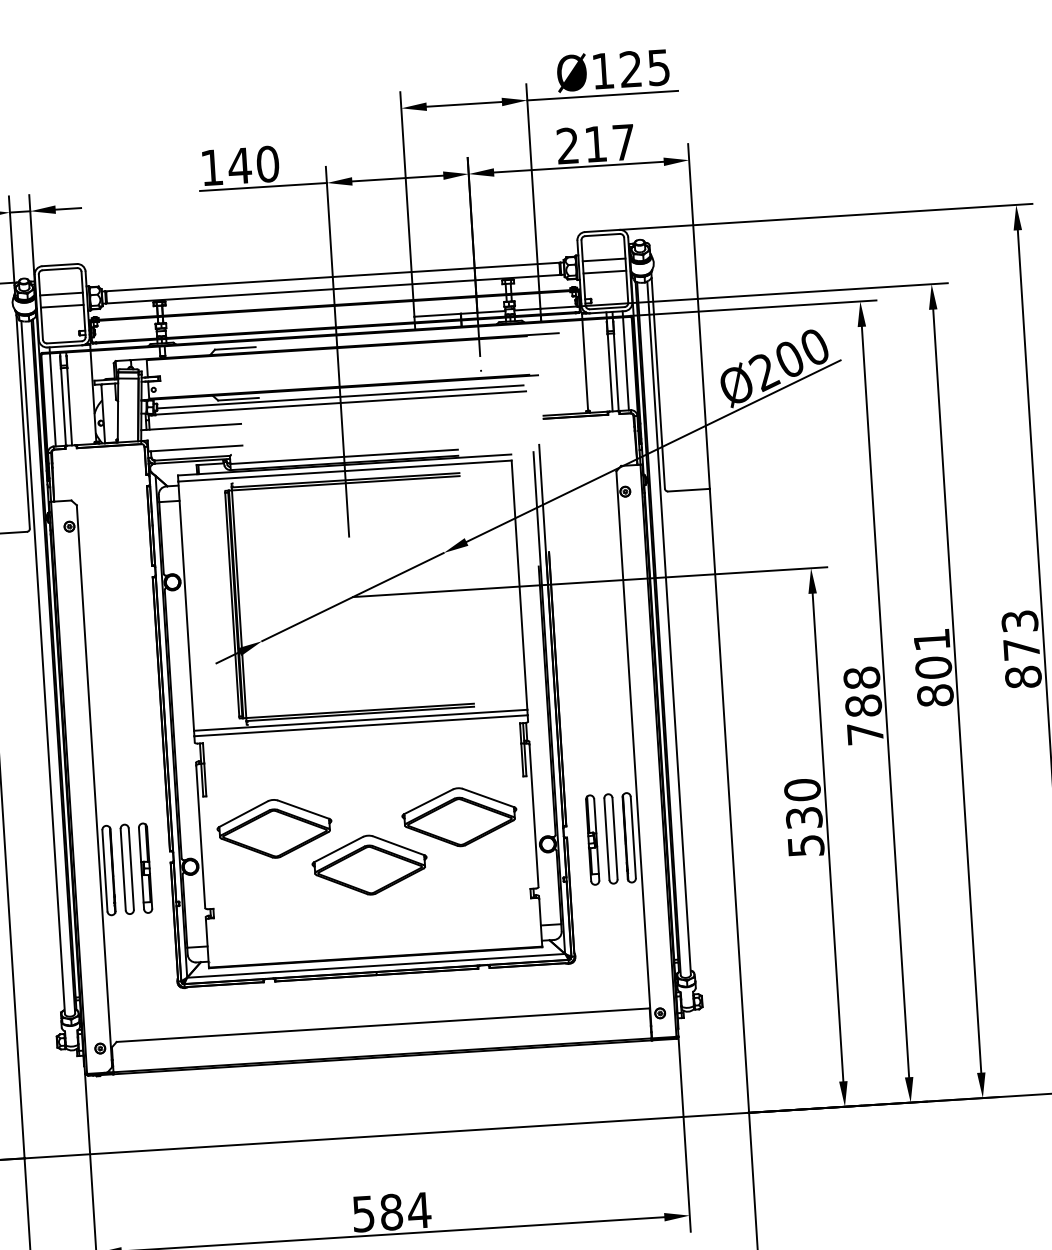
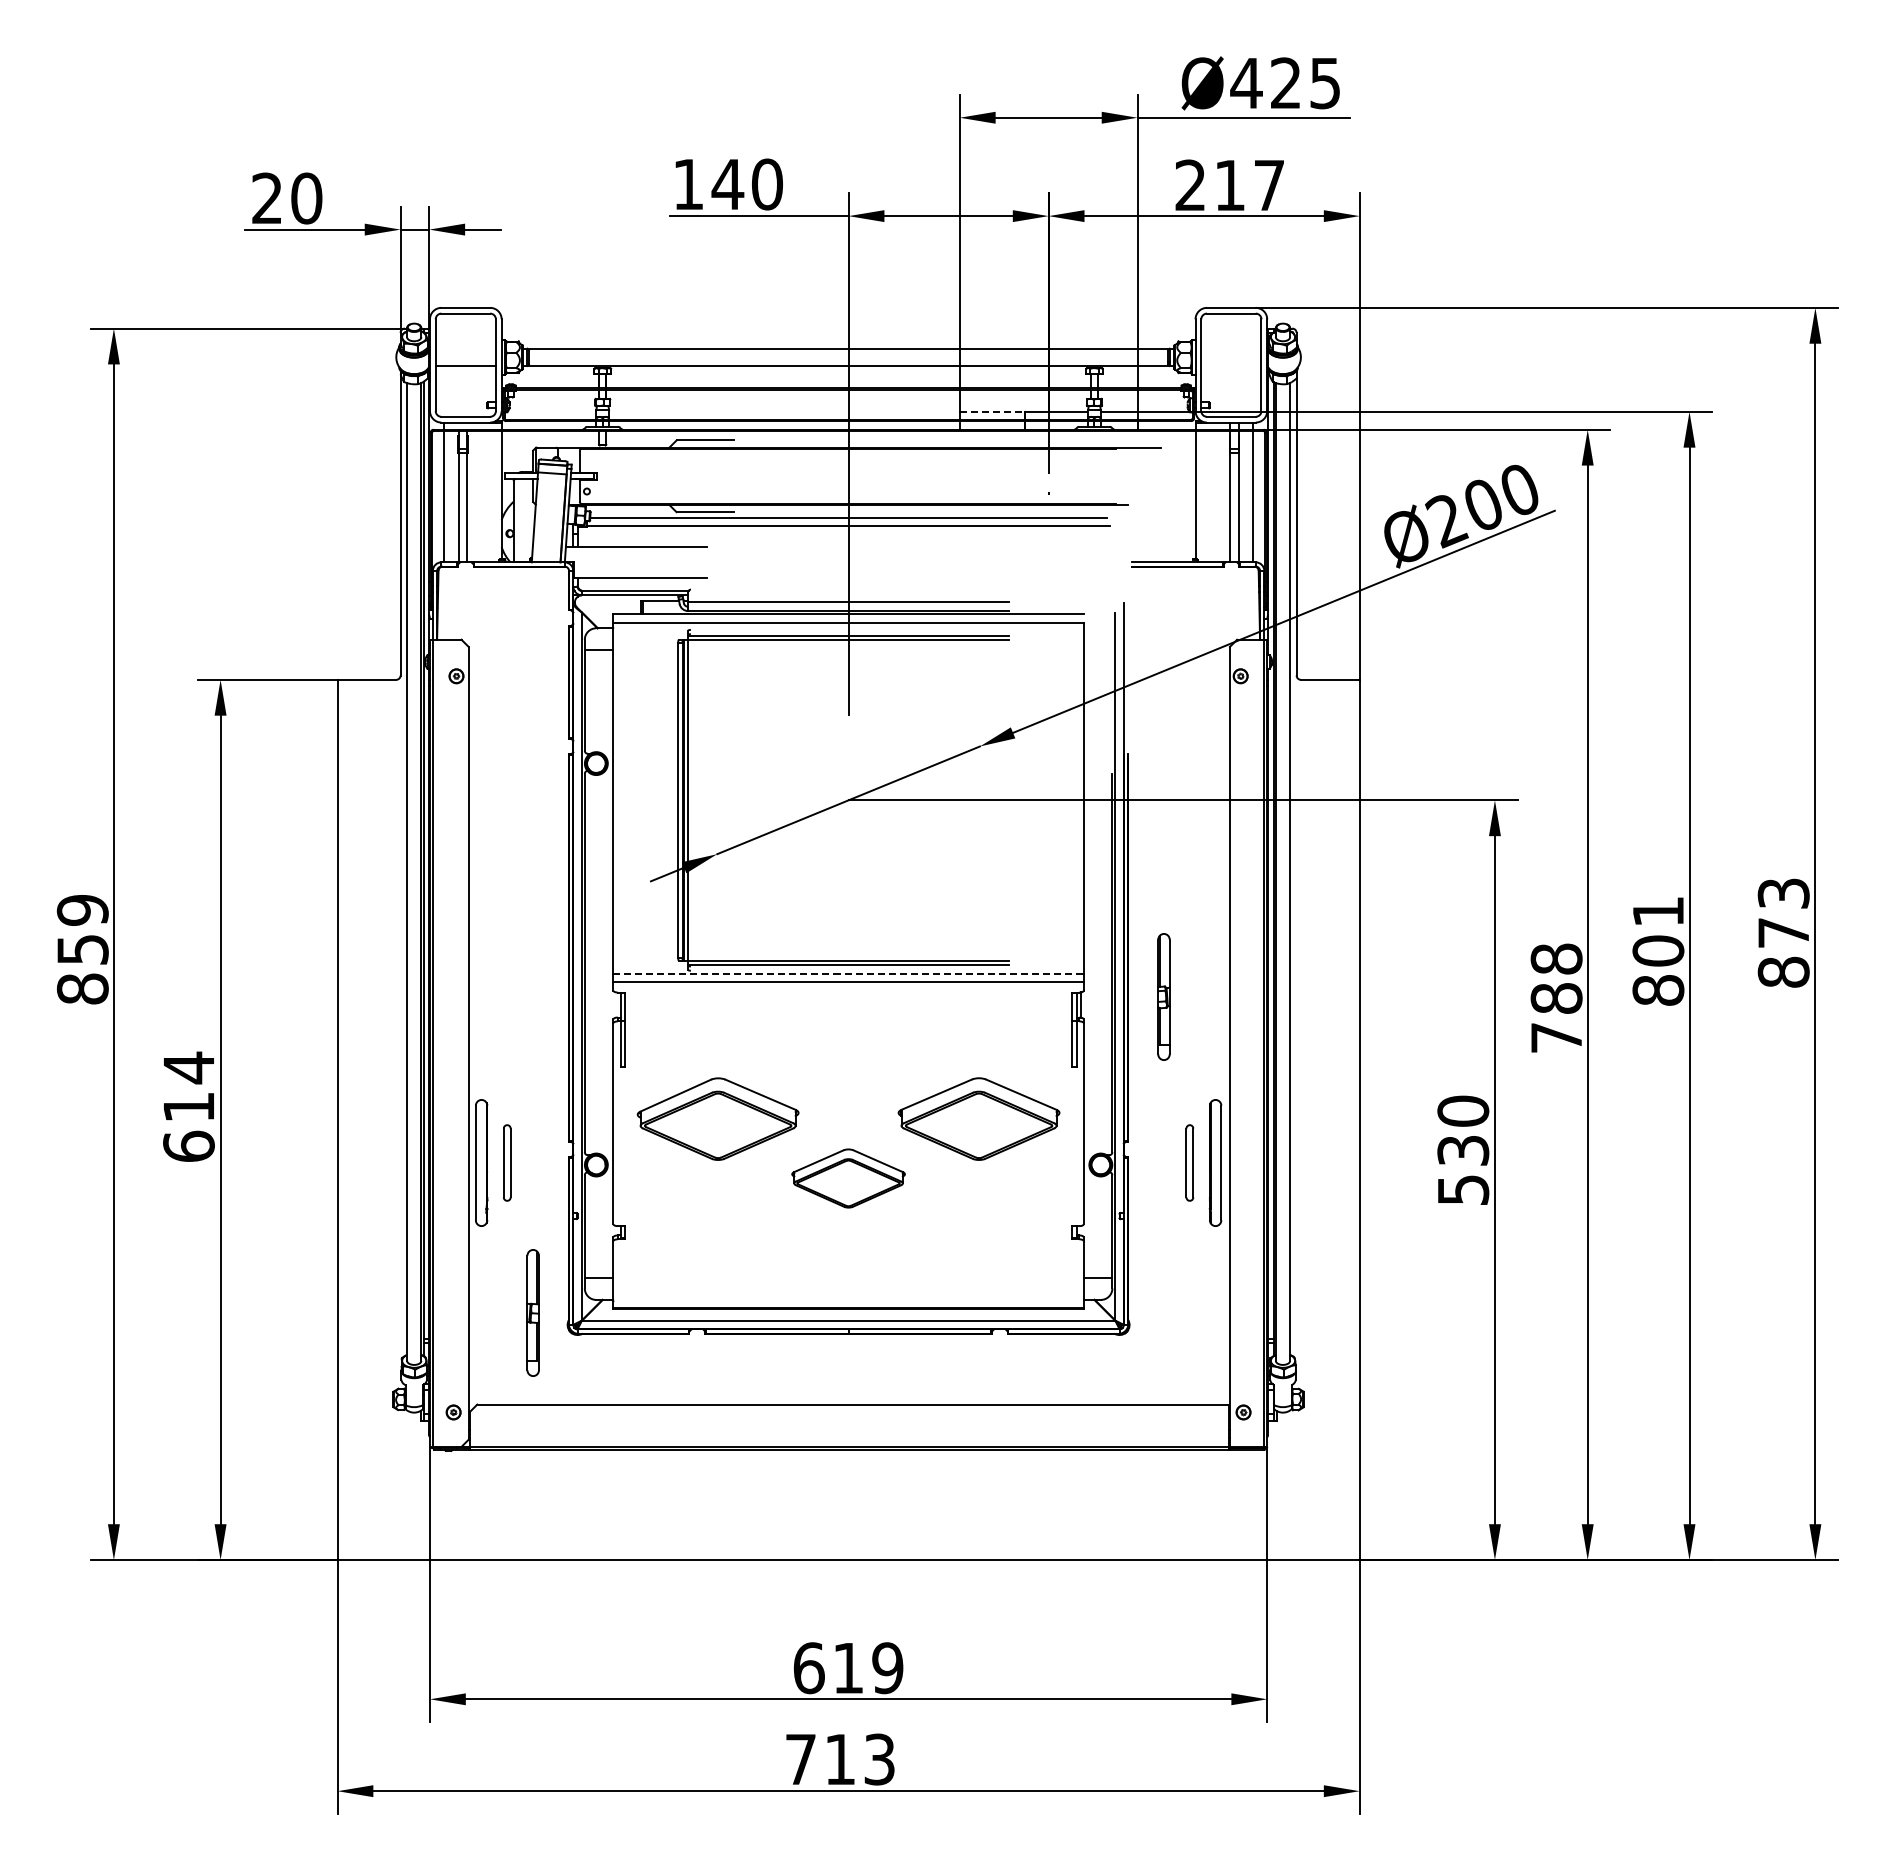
text: (603, 71) -> (1246, 83), Ø125 -> Ø425
line: (604, 259) -> (1231, 348), removed
line: (604, 271) -> (1231, 365), removed
line: (61, 293) -> (465, 348), removed
line: (437, 315) -> (992, 411), solid -> dashed
line: (361, 720) -> (849, 974), solid -> dashed
part: (610, 838) -> (1189, 1162), size x0.6
part: (592, 839) -> (1163, 996), moved
part: (369, 865) -> (848, 1178), size x0.7
part: (145, 867) -> (532, 1312), moved
part: (126, 869) -> (506, 1162), size x0.6
text: (391, 1212) -> (848, 1668), 584 -> 619

